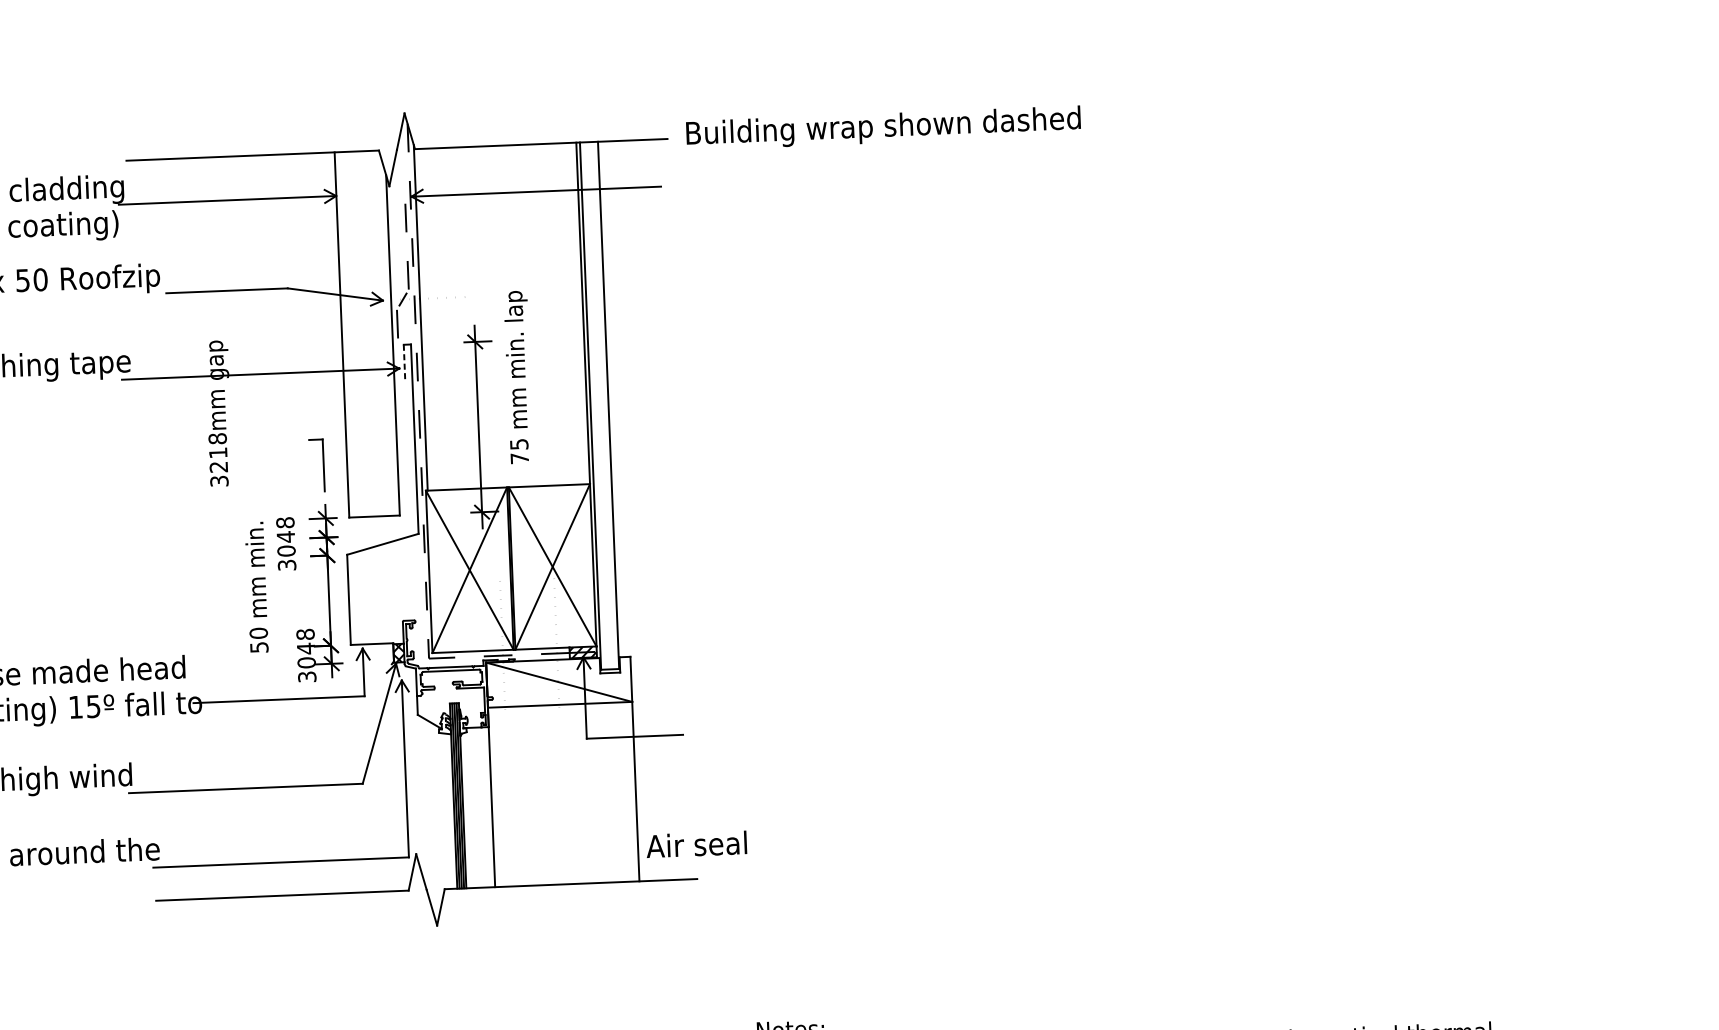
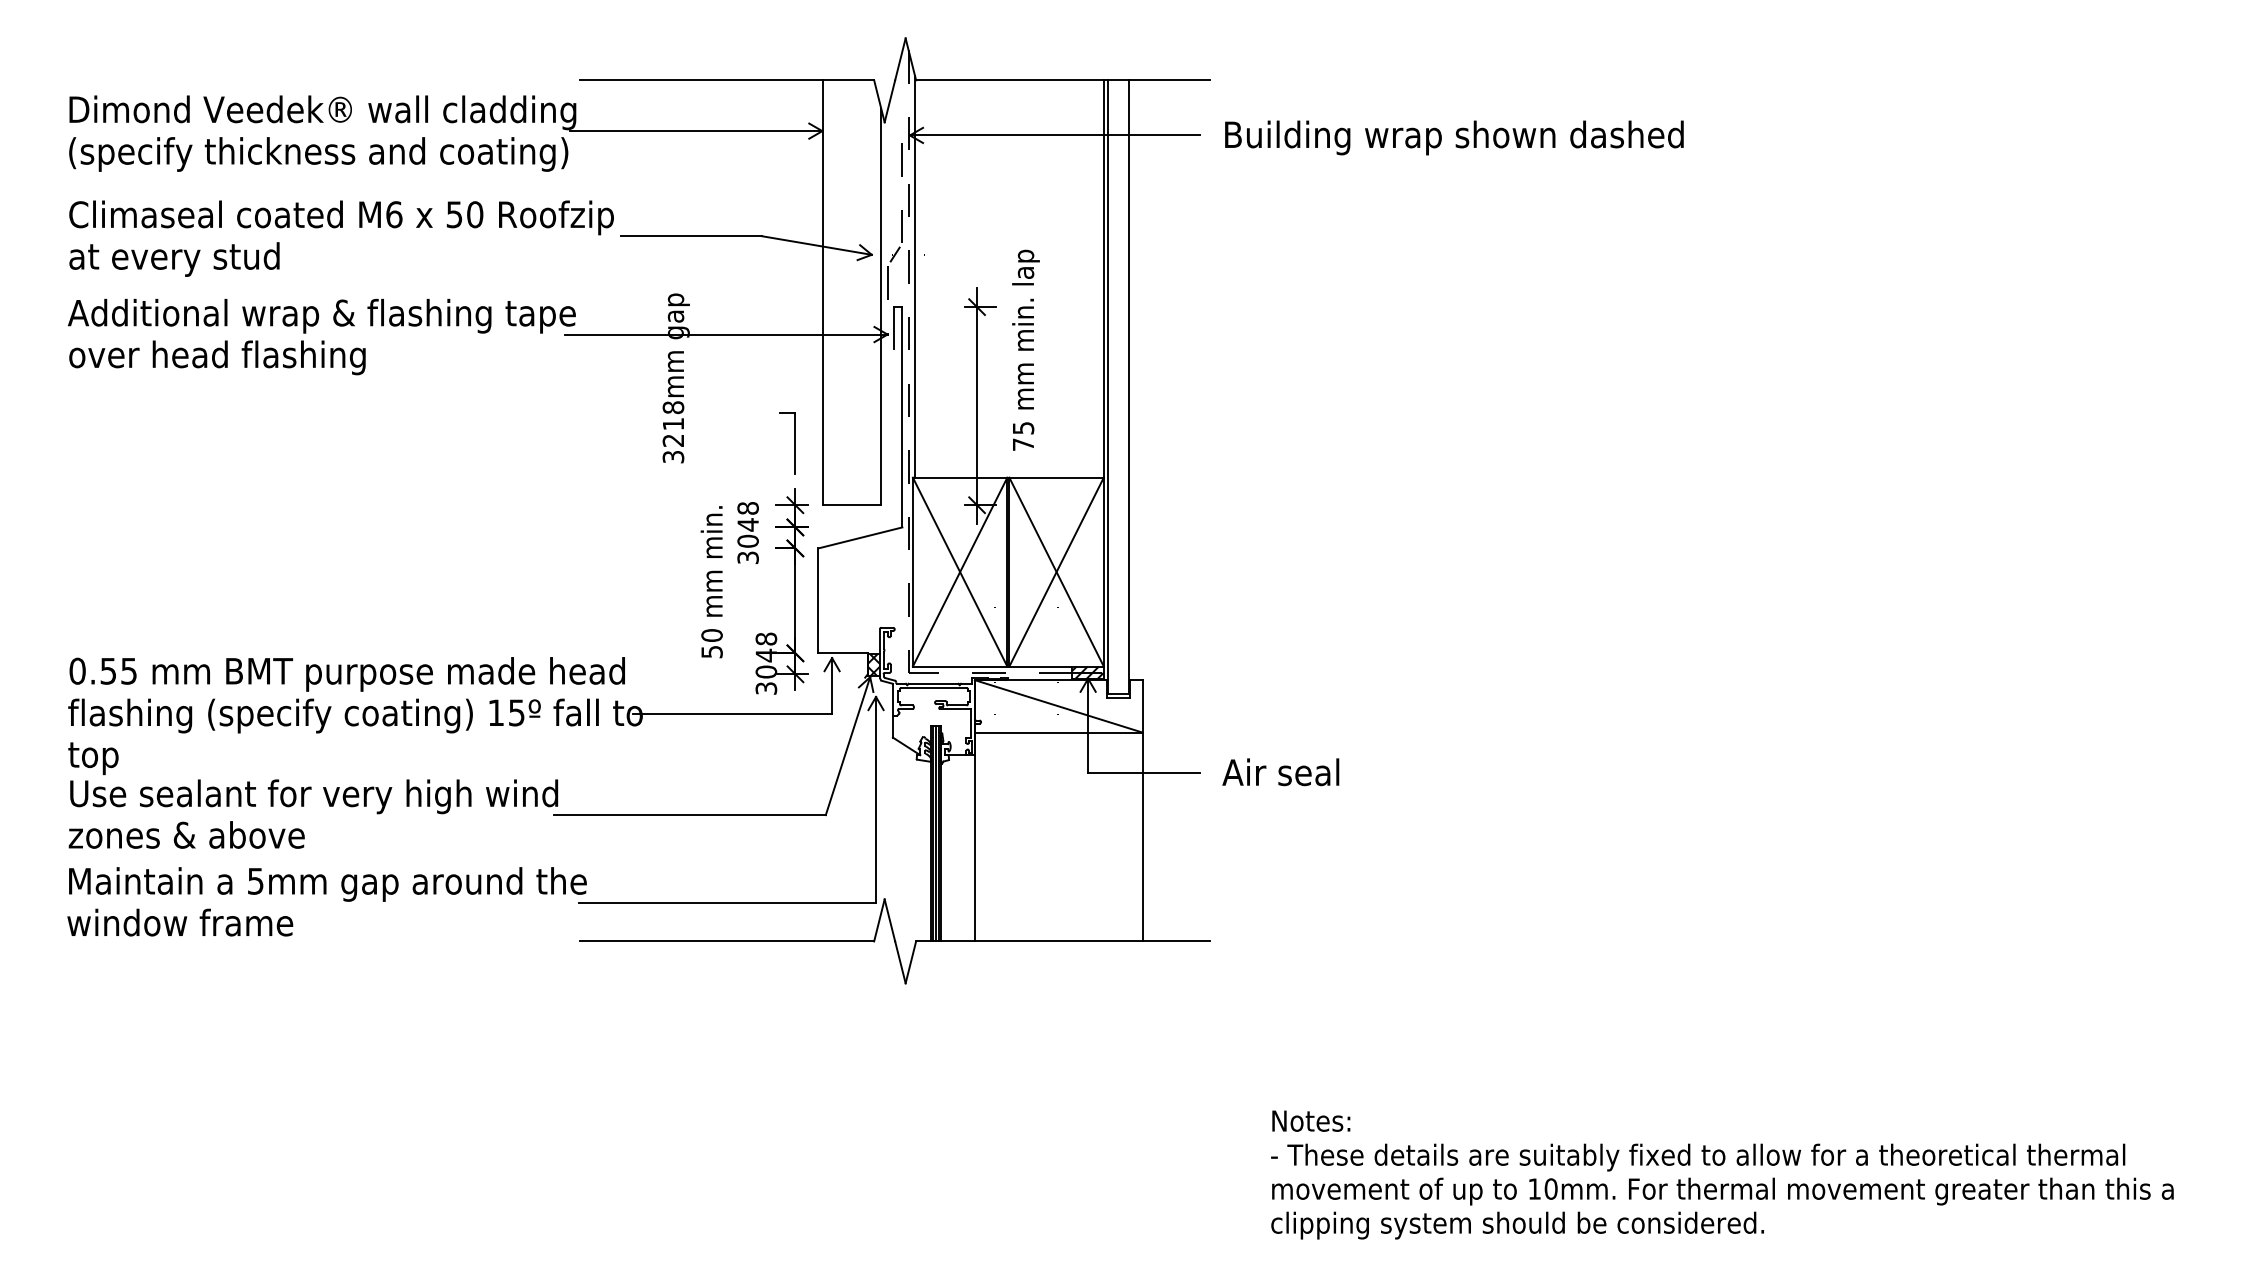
text: (883, 127) -> (1454, 137), moved
line: (404, 363) -> (893, 328), dashed -> solid
text: (696, 844) -> (1280, 772), moved

